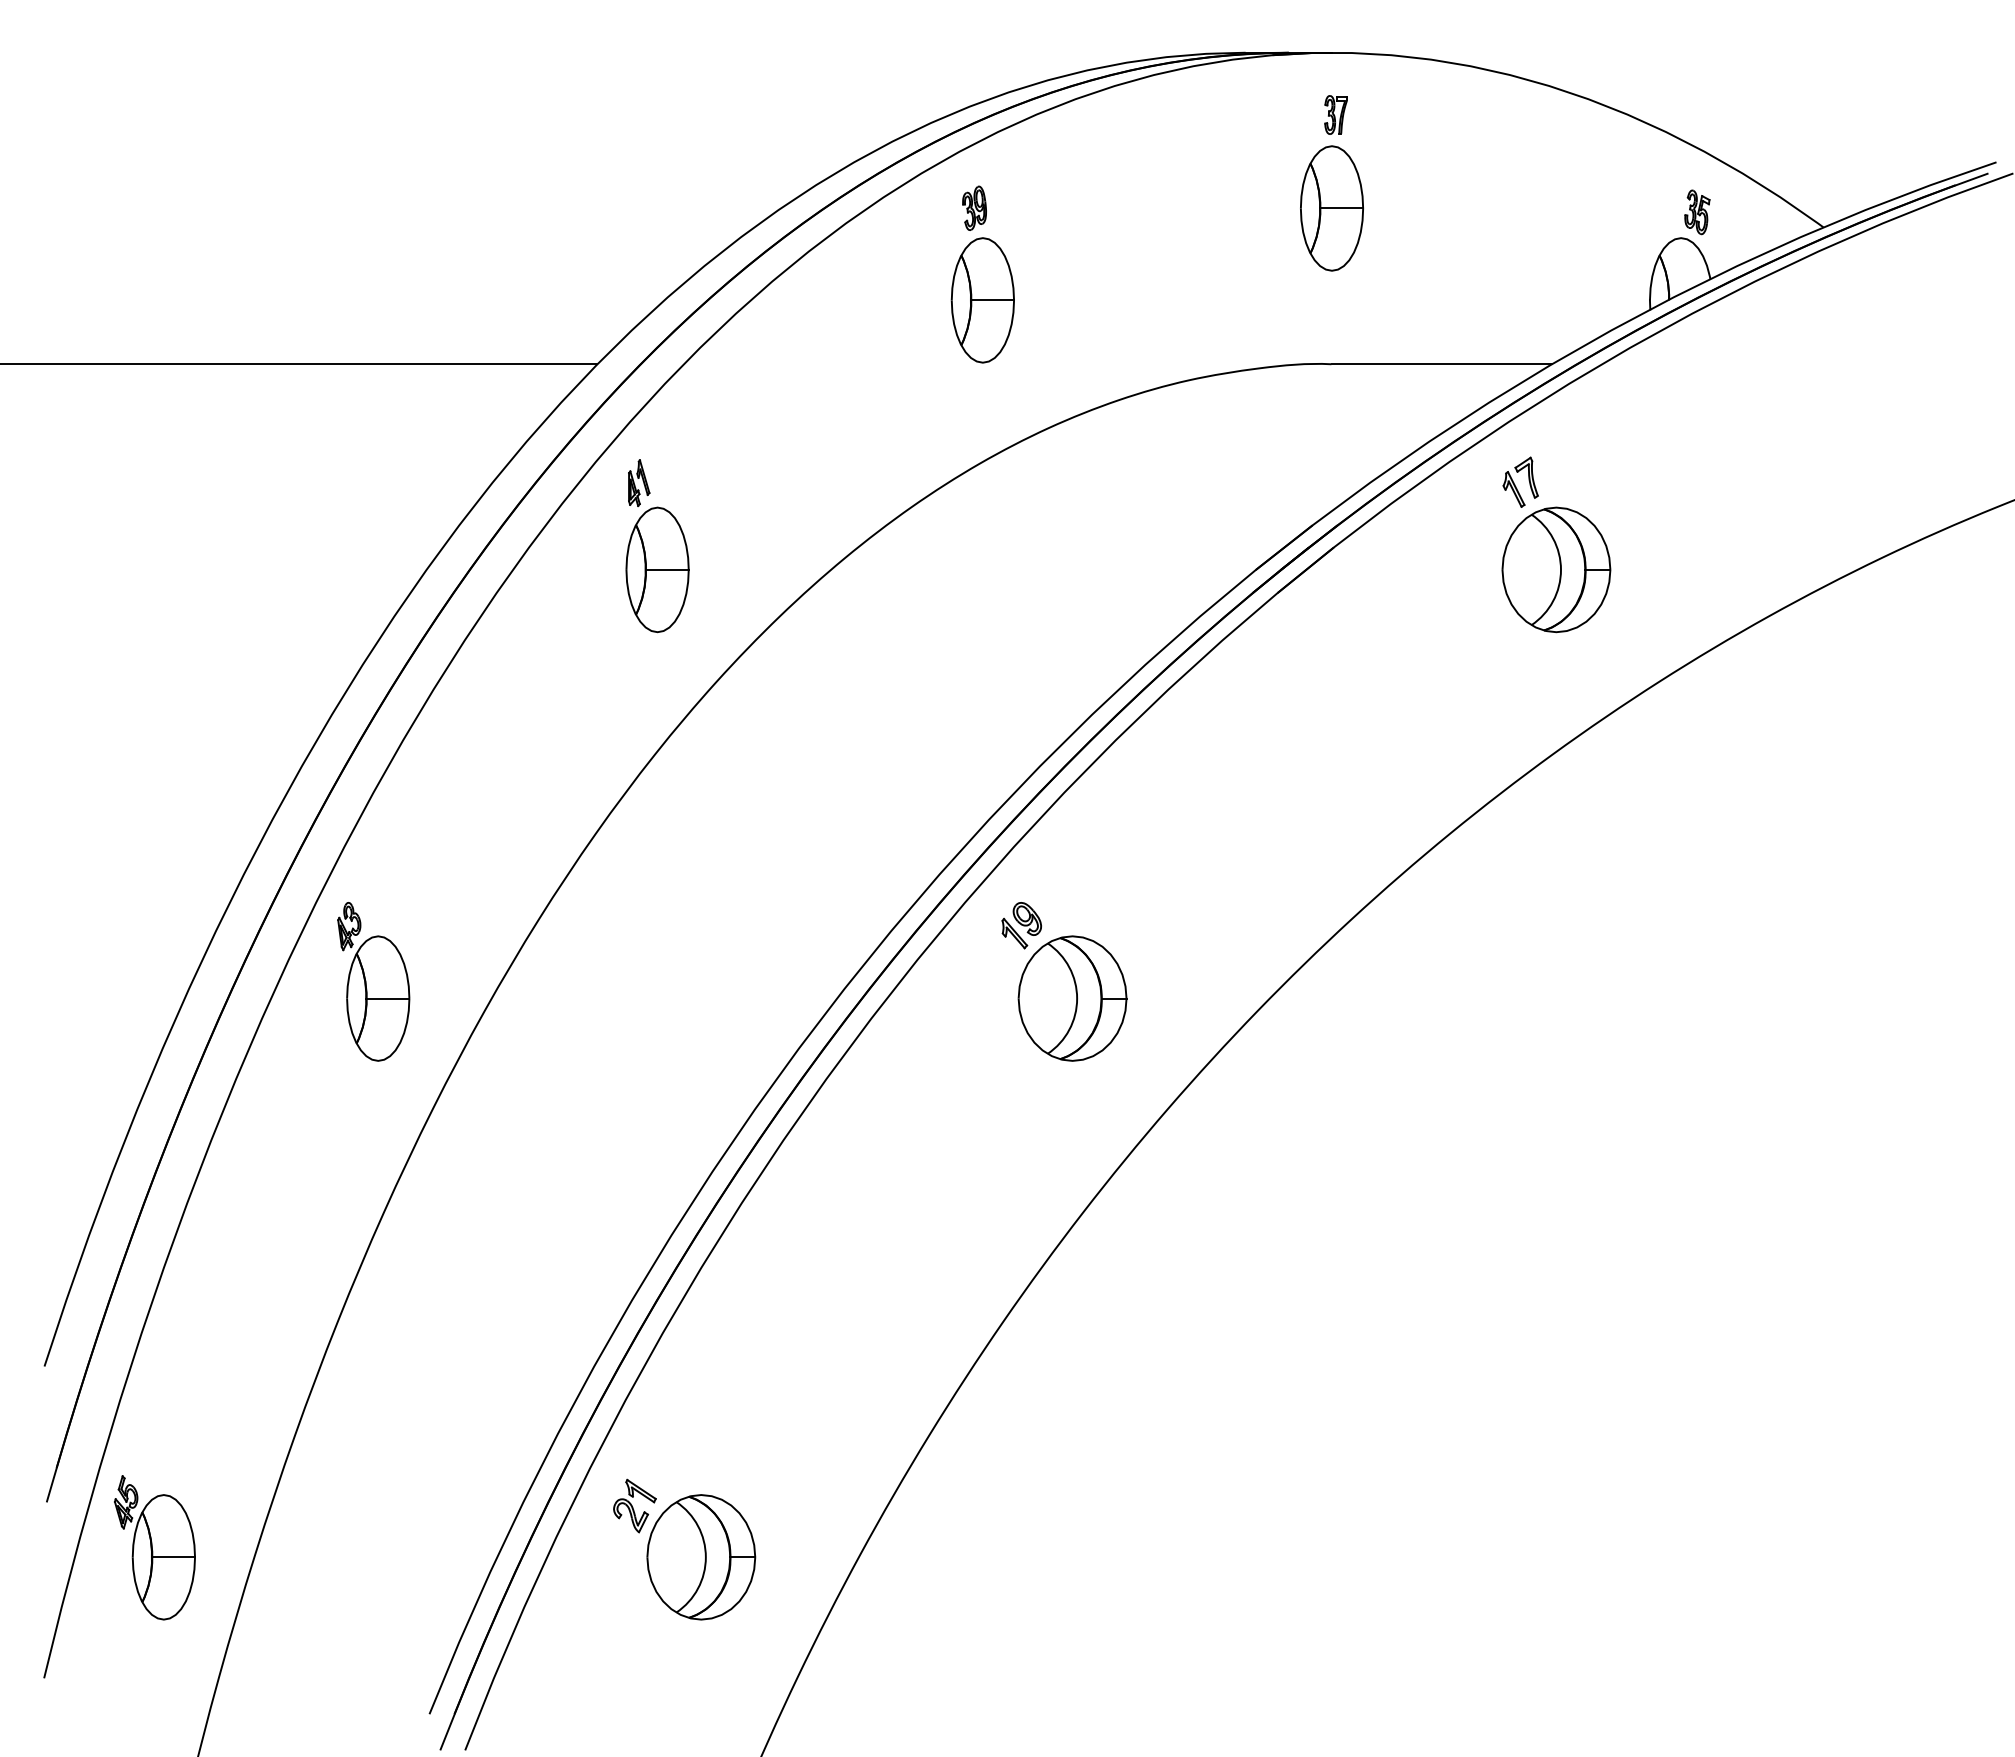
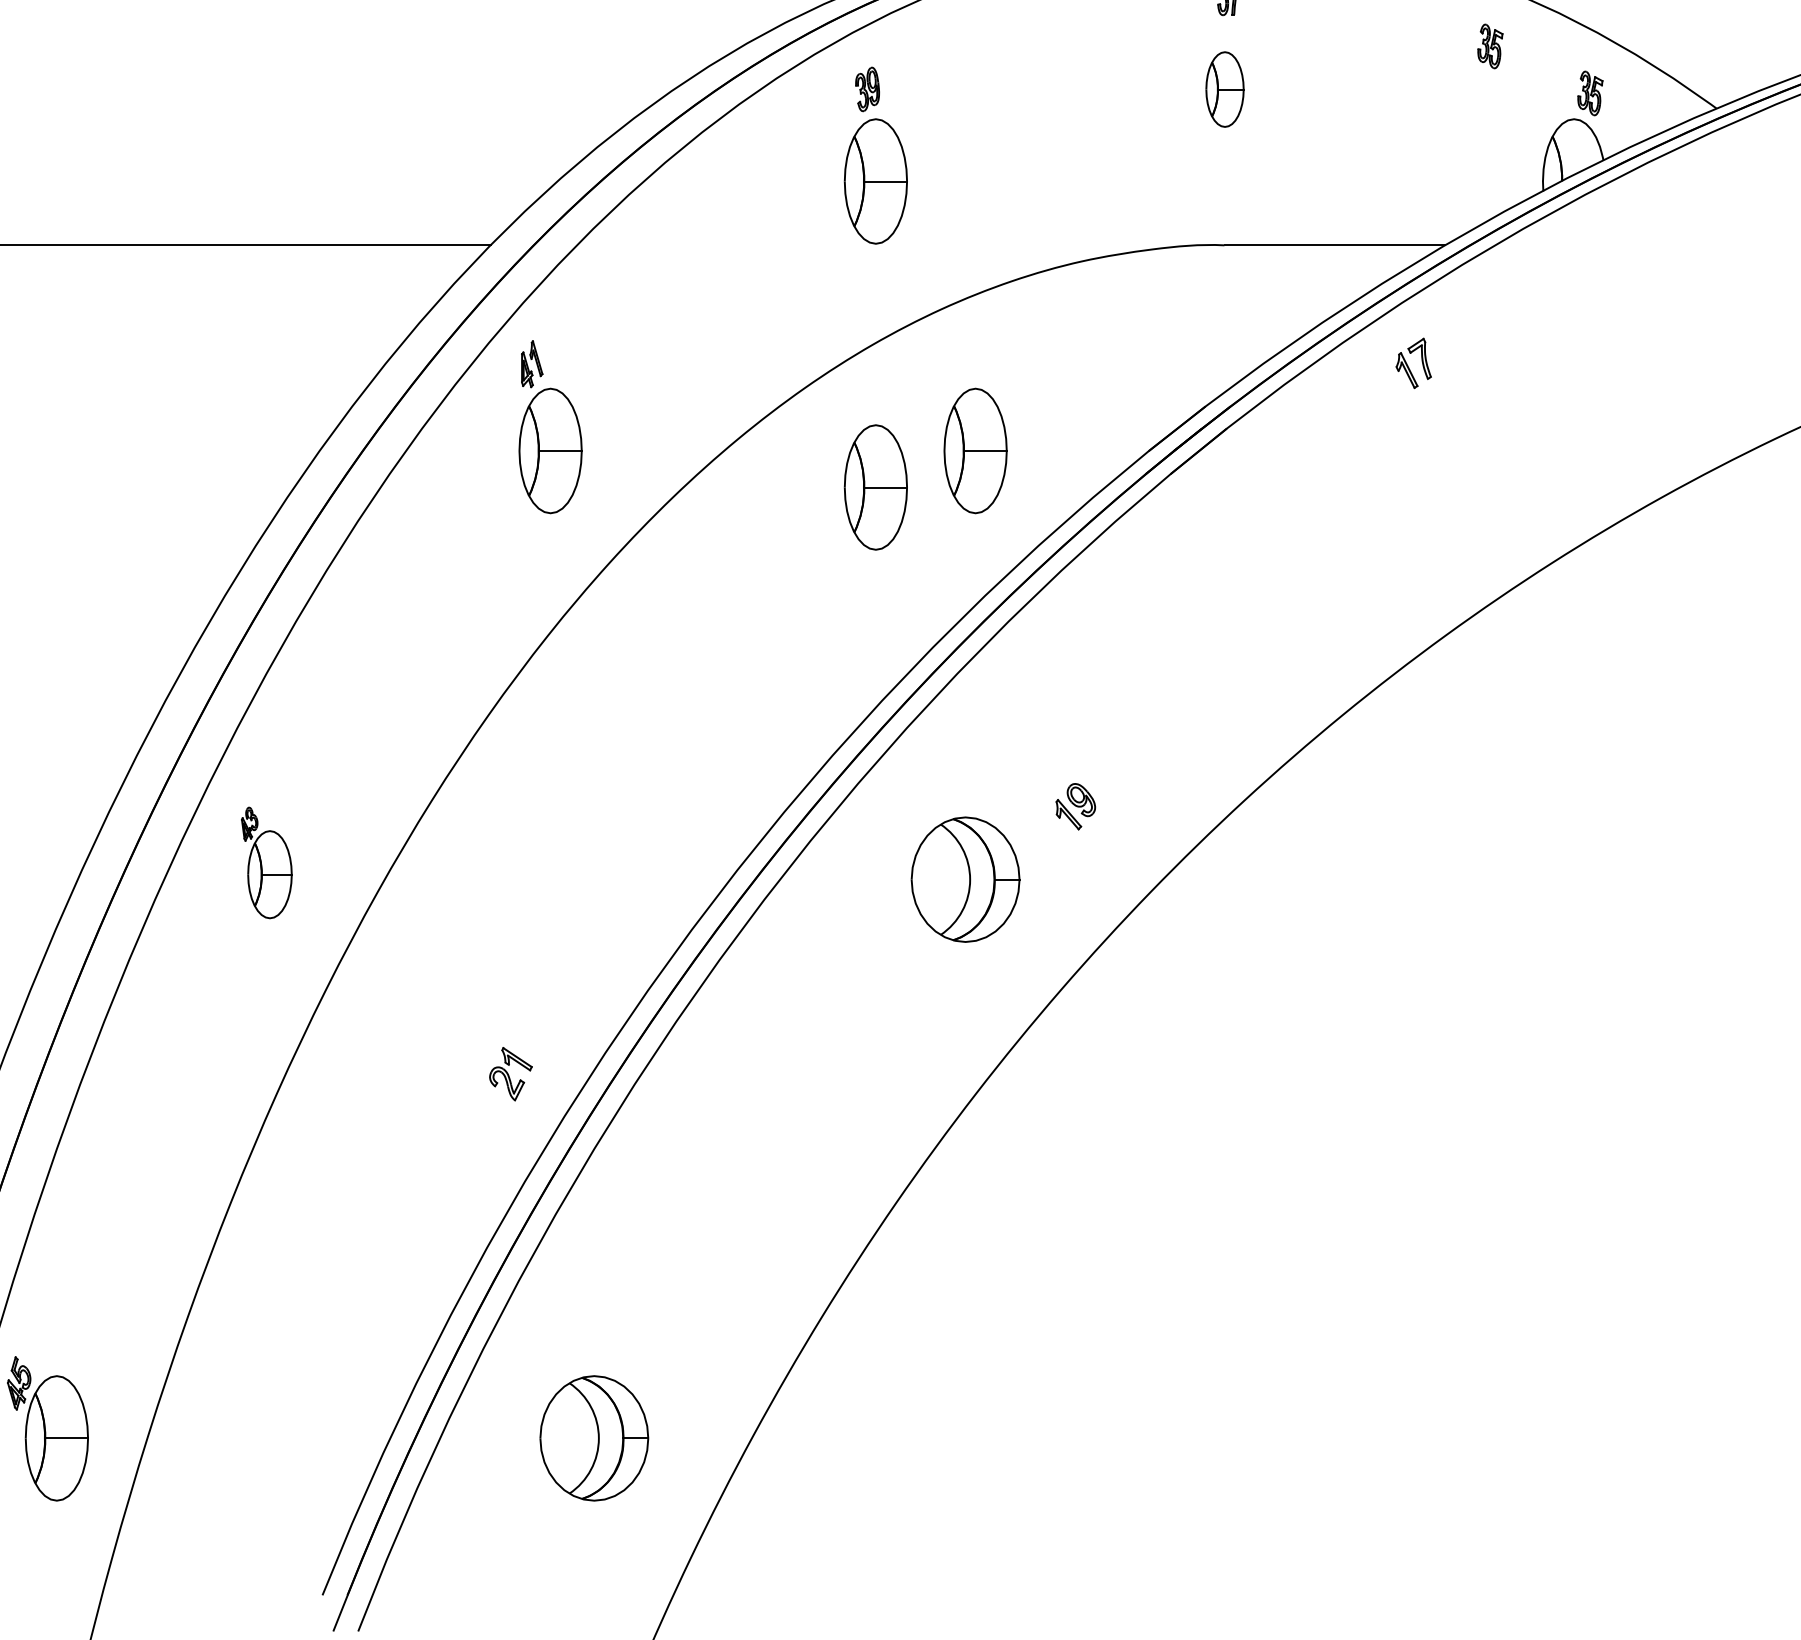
part: (1597, 165) -> (1490, 46), added
part: (1331, 208) -> (1224, 89), size x0.6
part: (1082, 569) -> (975, 450), added
part: (1556, 569) -> (1449, 450), removed
part: (982, 606) -> (875, 487), added
part: (1021, 925) -> (1075, 806), moved
part: (373, 981) -> (266, 862), size x0.7
part: (634, 1505) -> (510, 1073), moved

